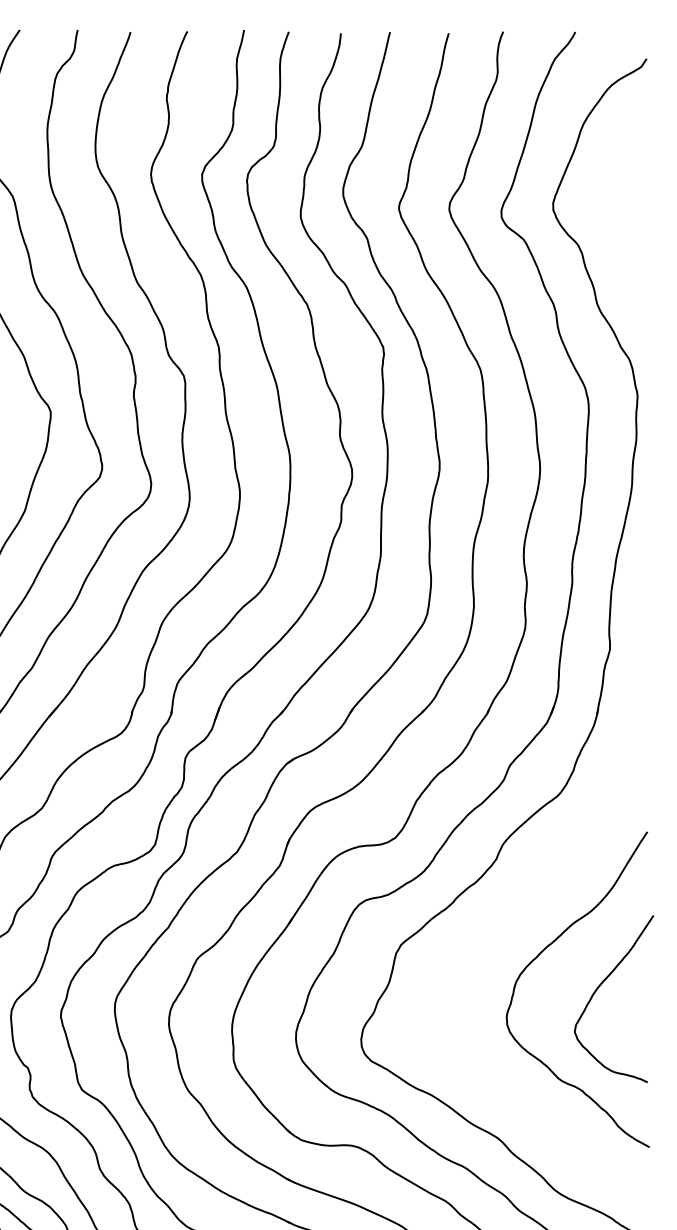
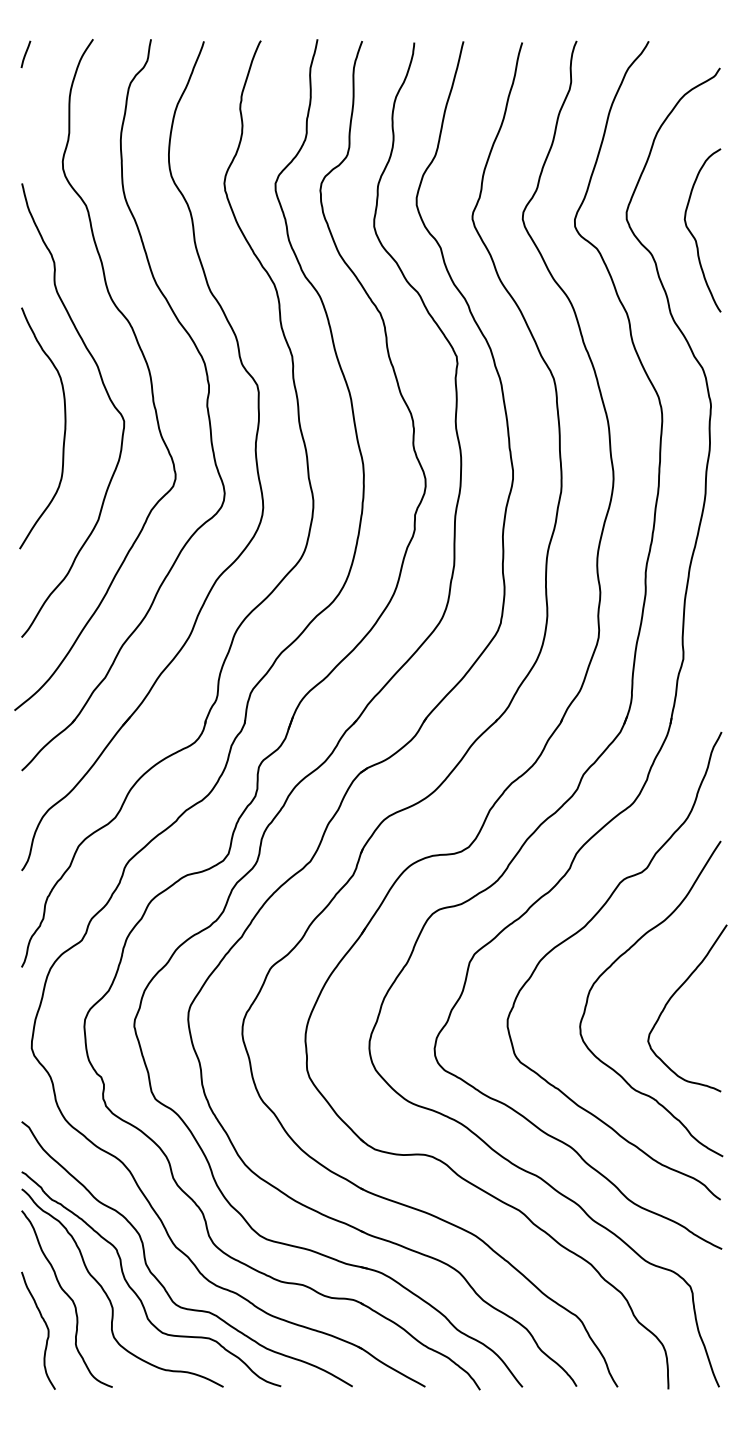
curve: (622, 228) -> (695, 237), added
curve: (512, 918) -> (585, 927), added

